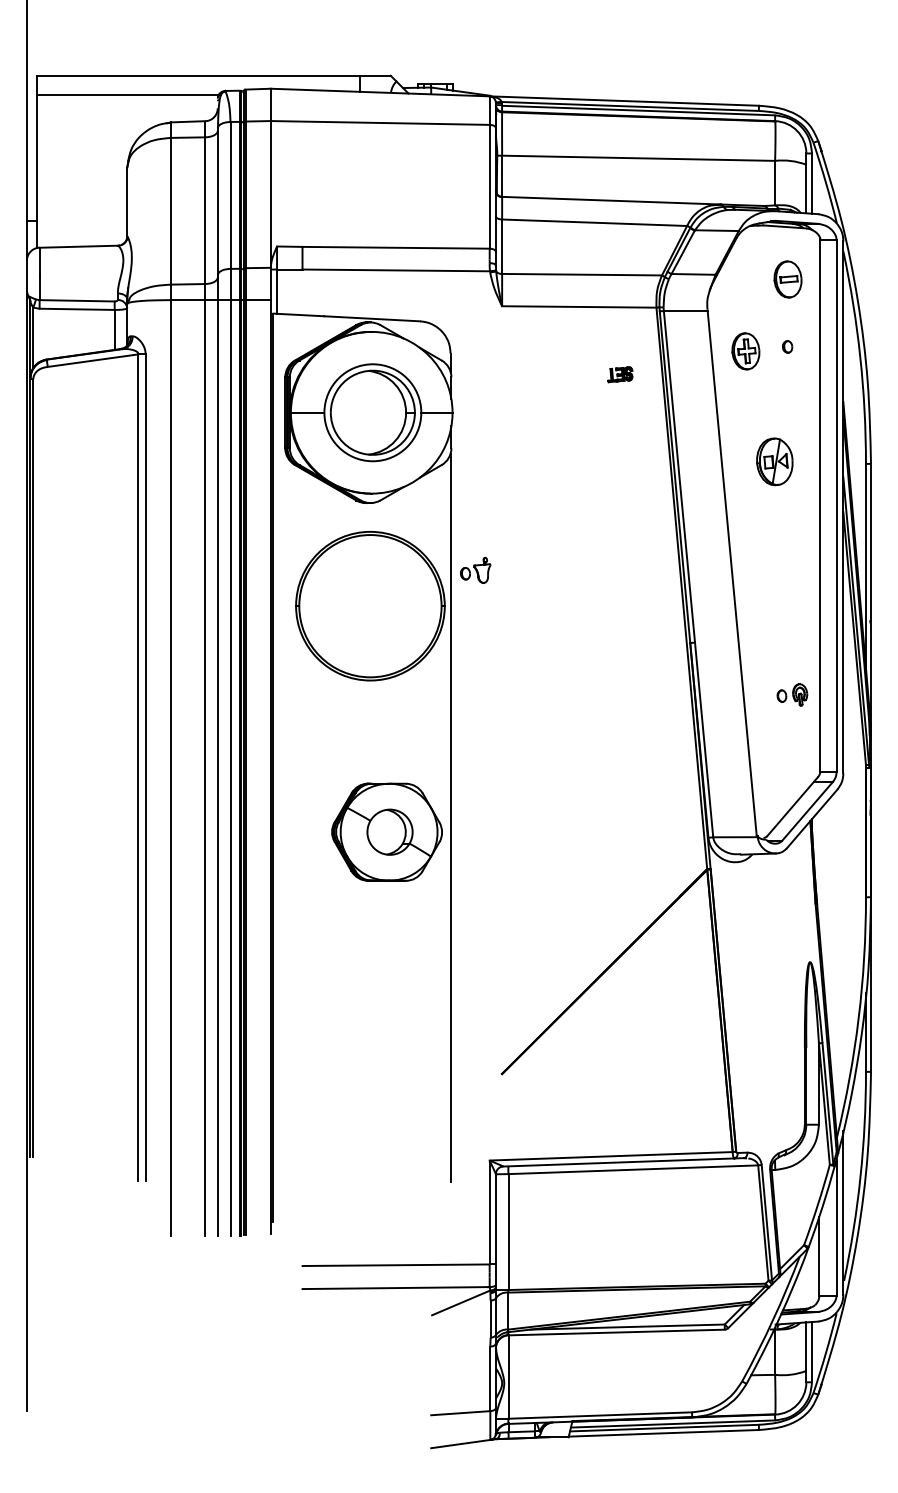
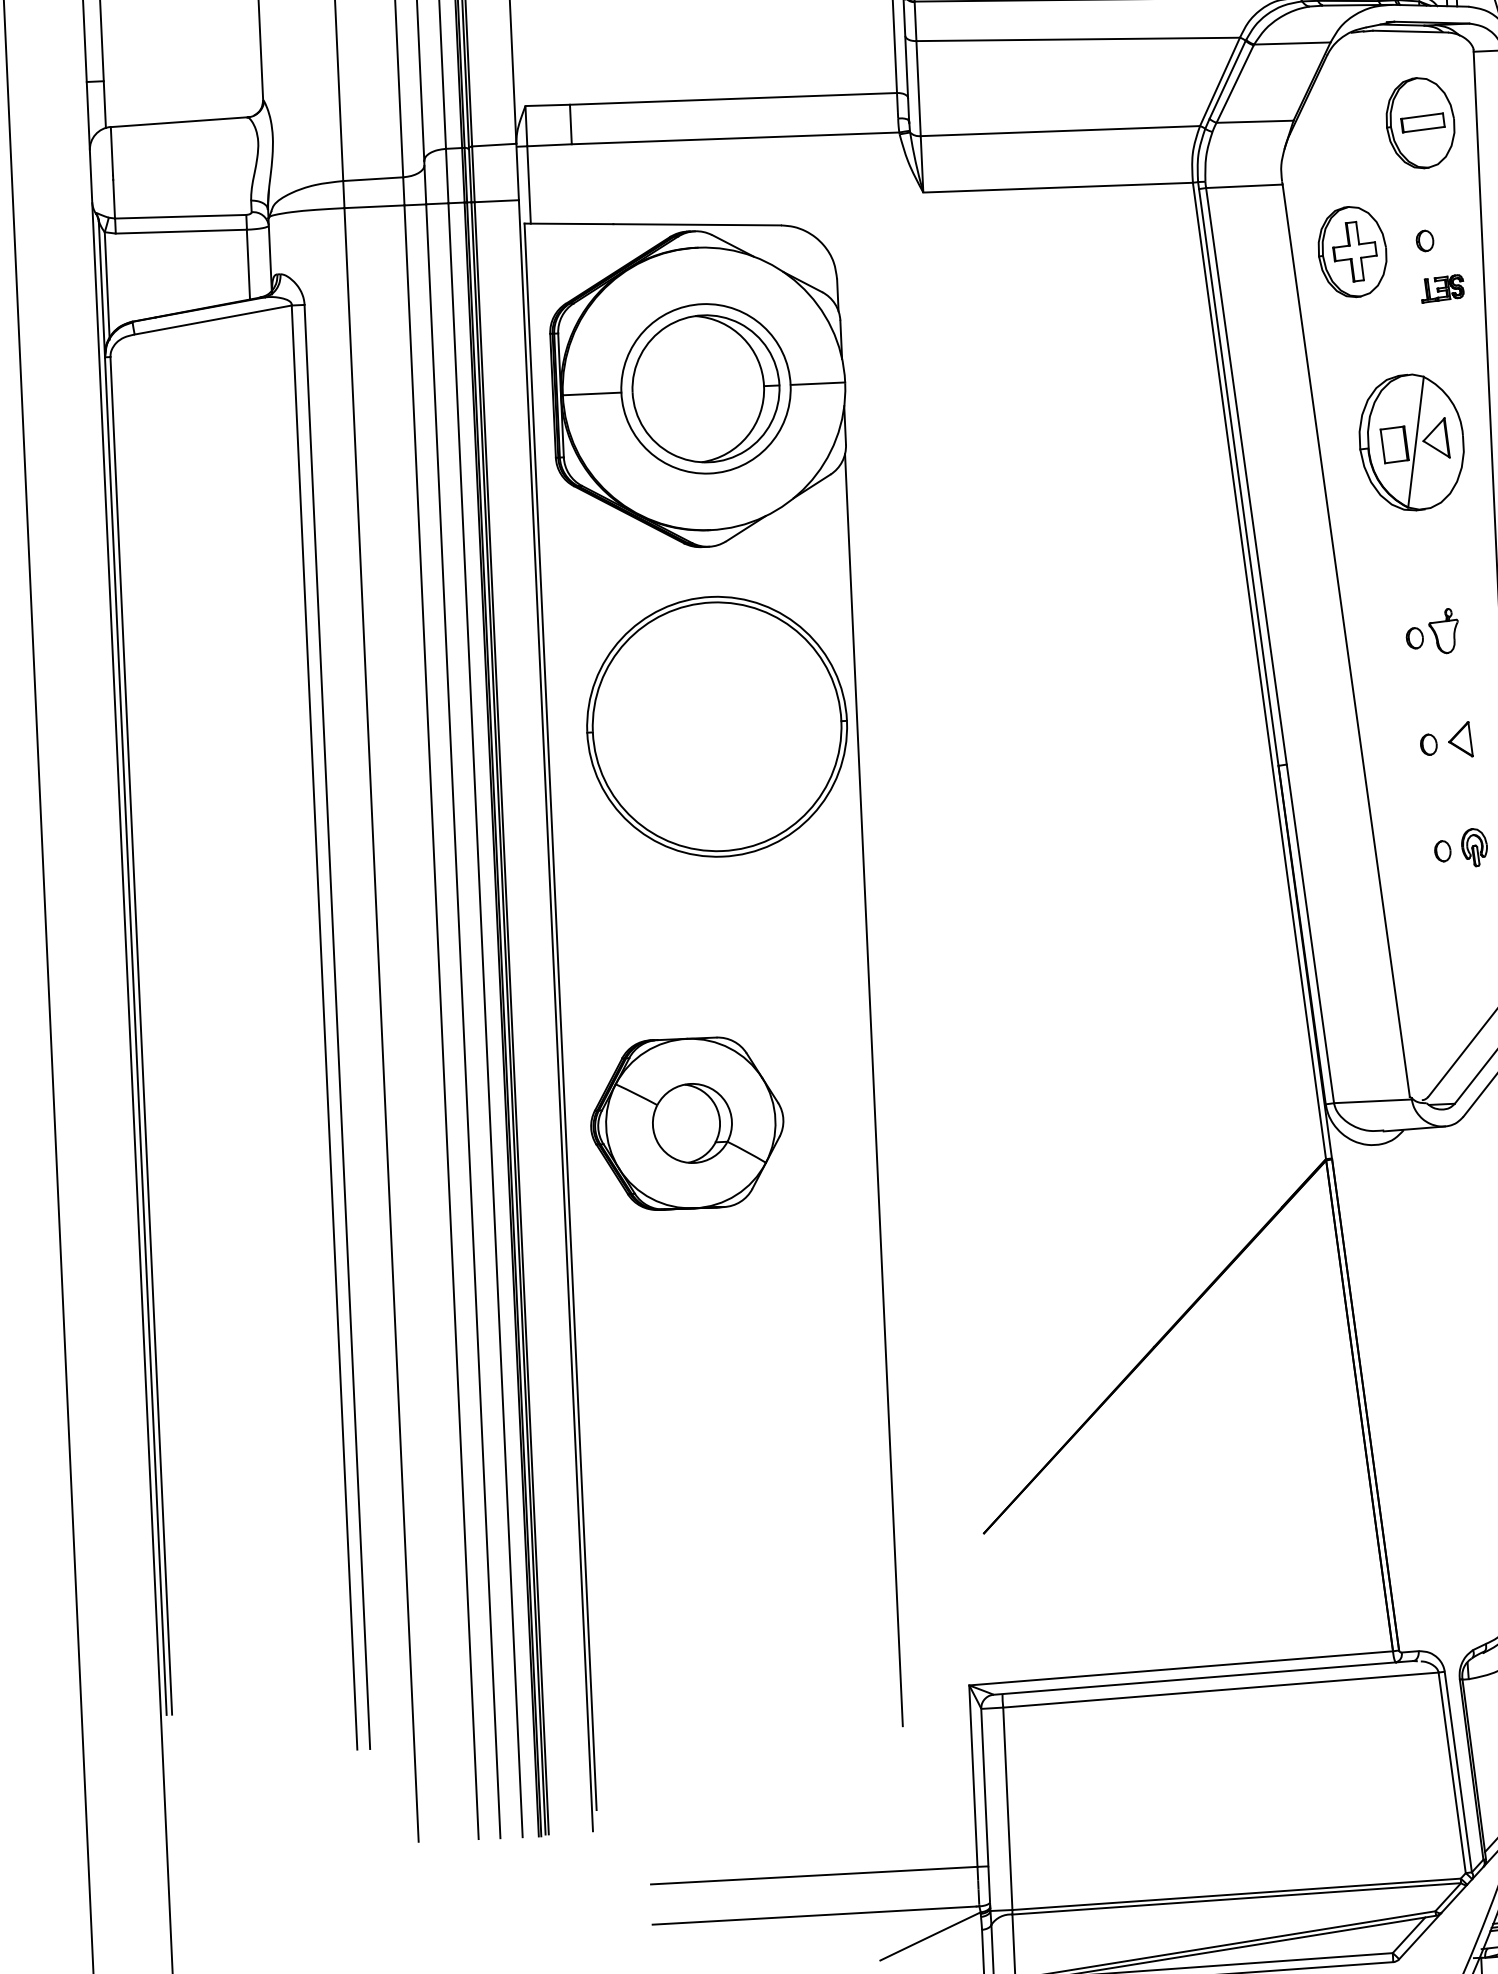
part: (787, 279) -> (1419, 123), size x1.43
part: (745, 351) -> (1351, 252), size x1.43
part: (620, 374) -> (1442, 288), moved
part: (774, 461) -> (1411, 442), size x1.67
part: (475, 569) -> (1432, 630), moved
part: (786, 632) -> (1445, 739), added
part: (386, 831) -> (686, 1122), moved

